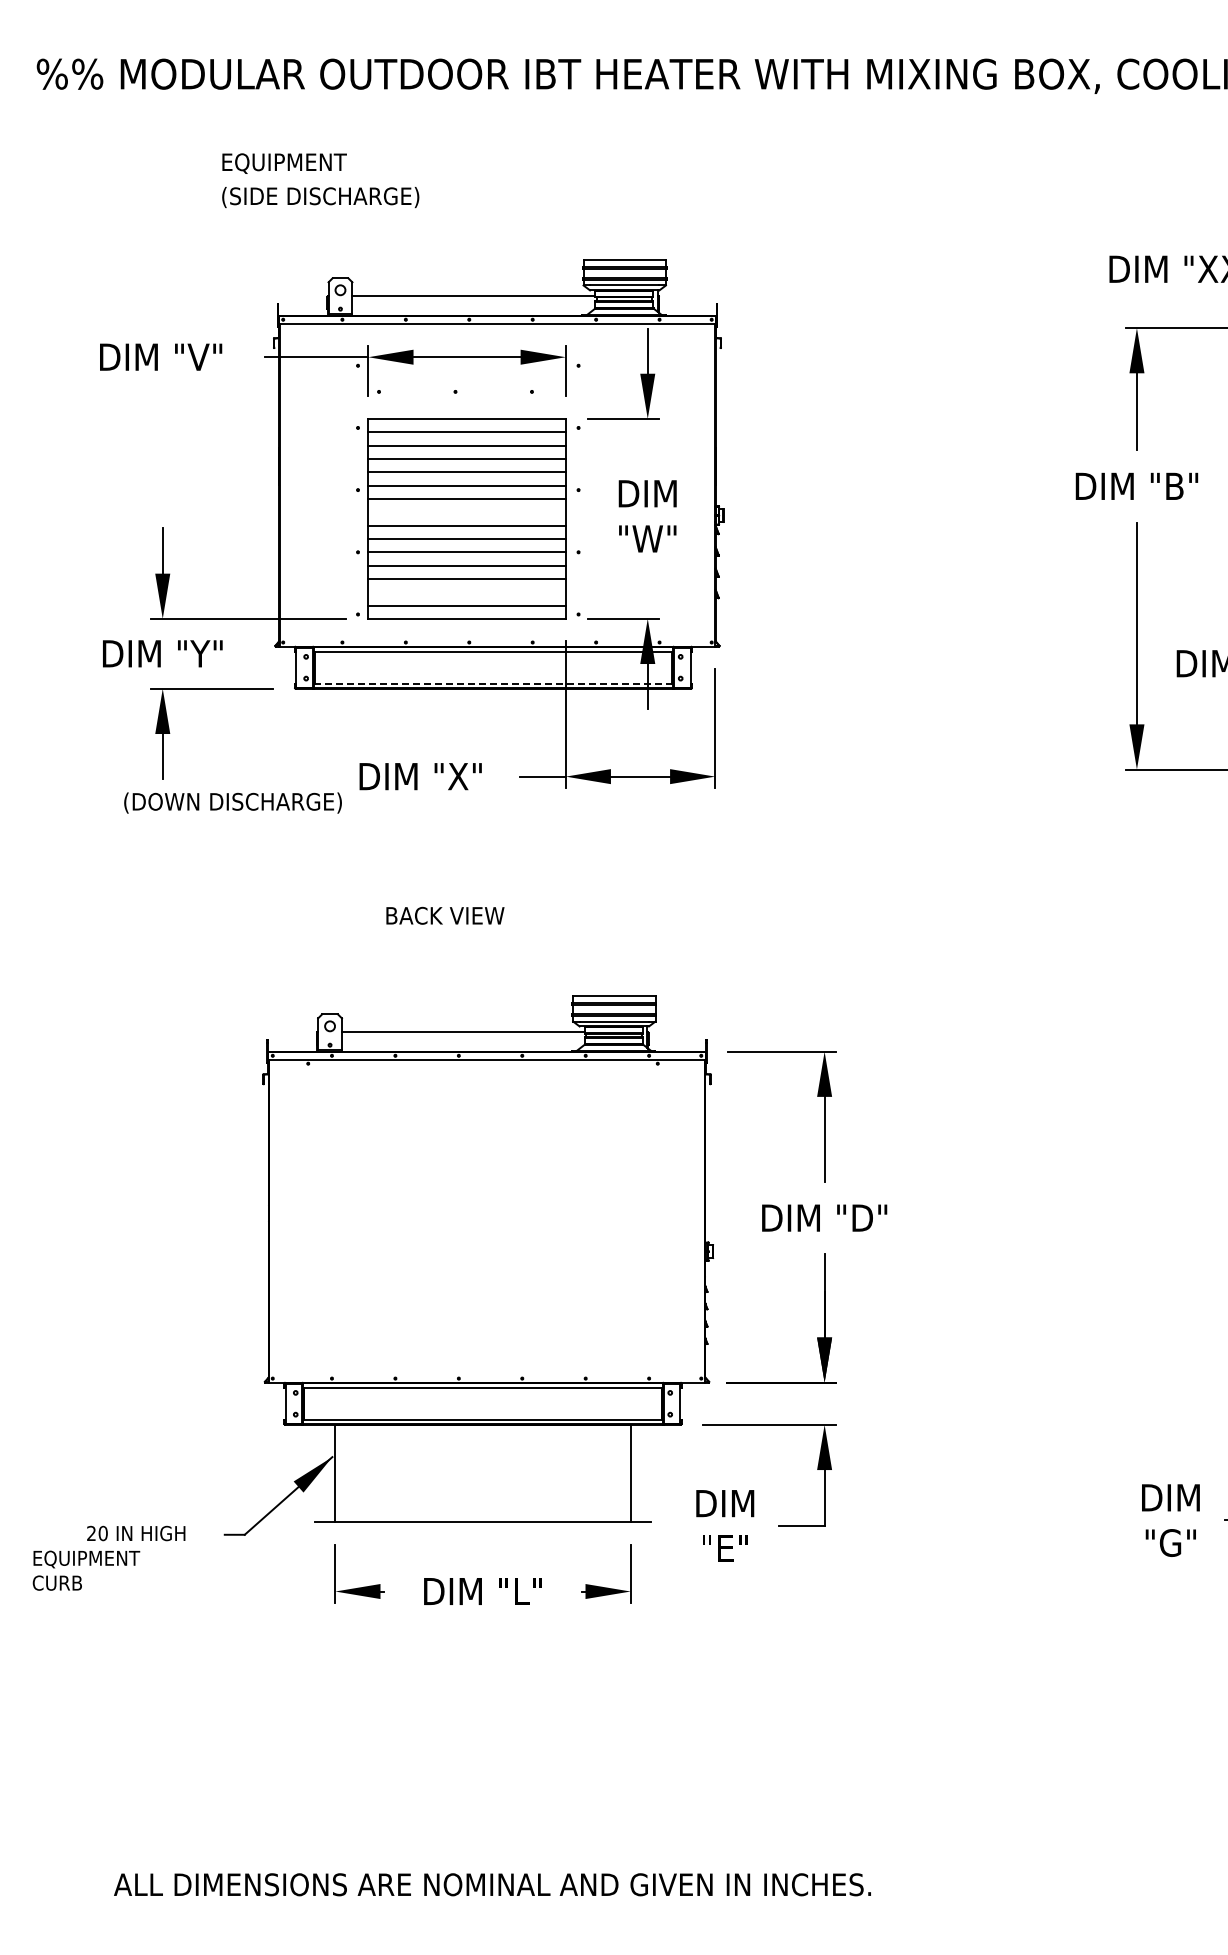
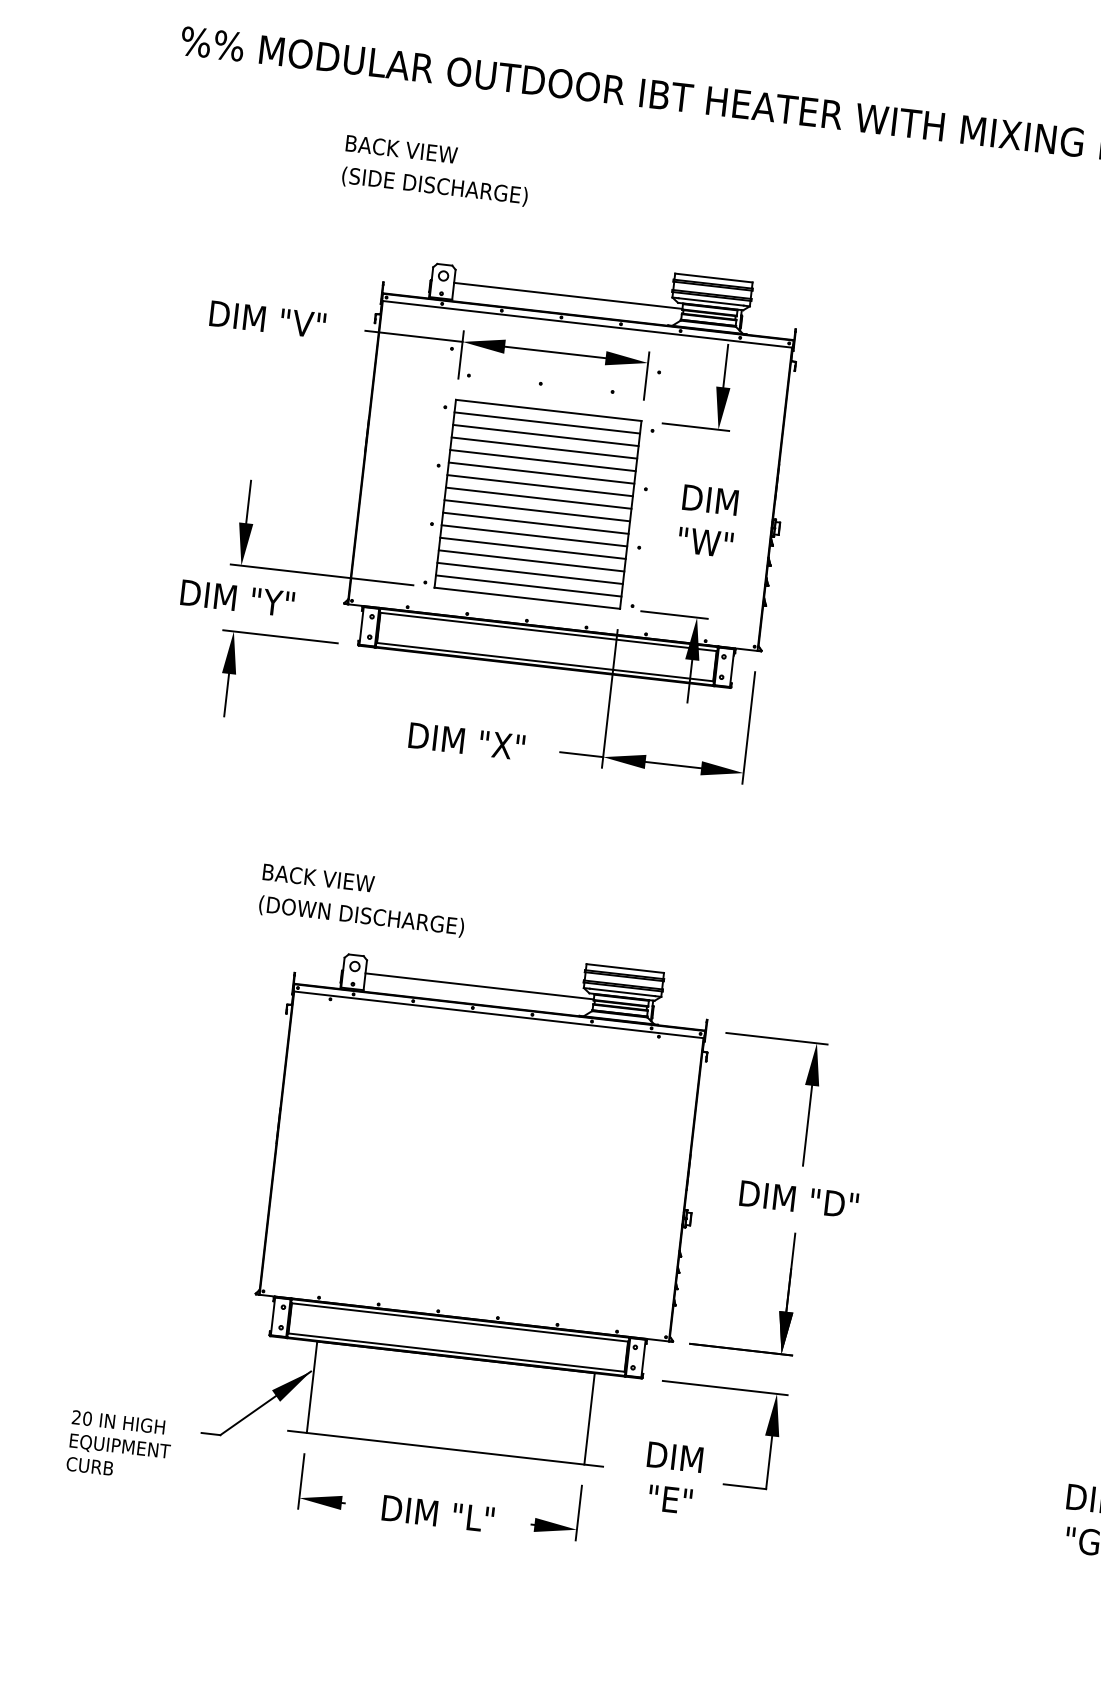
text: (287, 163) -> (407, 151), EQUIPMENT -> BACK VIEW
line: (466, 512) -> (538, 498), added
line: (466, 592) -> (529, 573), added
line: (493, 683) -> (545, 661), dashed -> solid
text: (232, 802) -> (361, 915), moved
text: (445, 915) -> (318, 877), moved
text: (86, 1570) -> (118, 1457), moved

